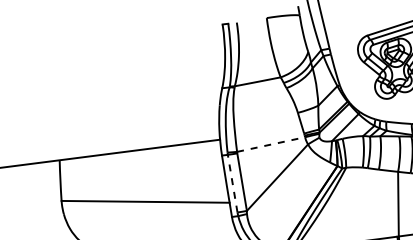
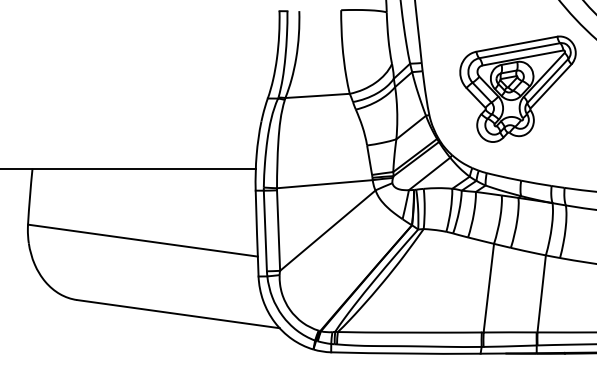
line: (271, 144) -> (325, 184), dashed -> solid
line: (232, 183) -> (265, 230), dashed -> solid

